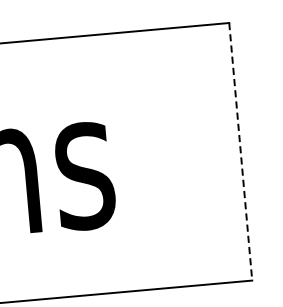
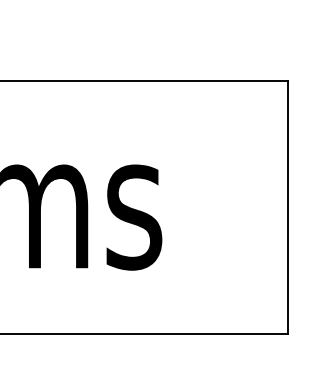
line: (241, 152) -> (288, 207), dashed -> solid

